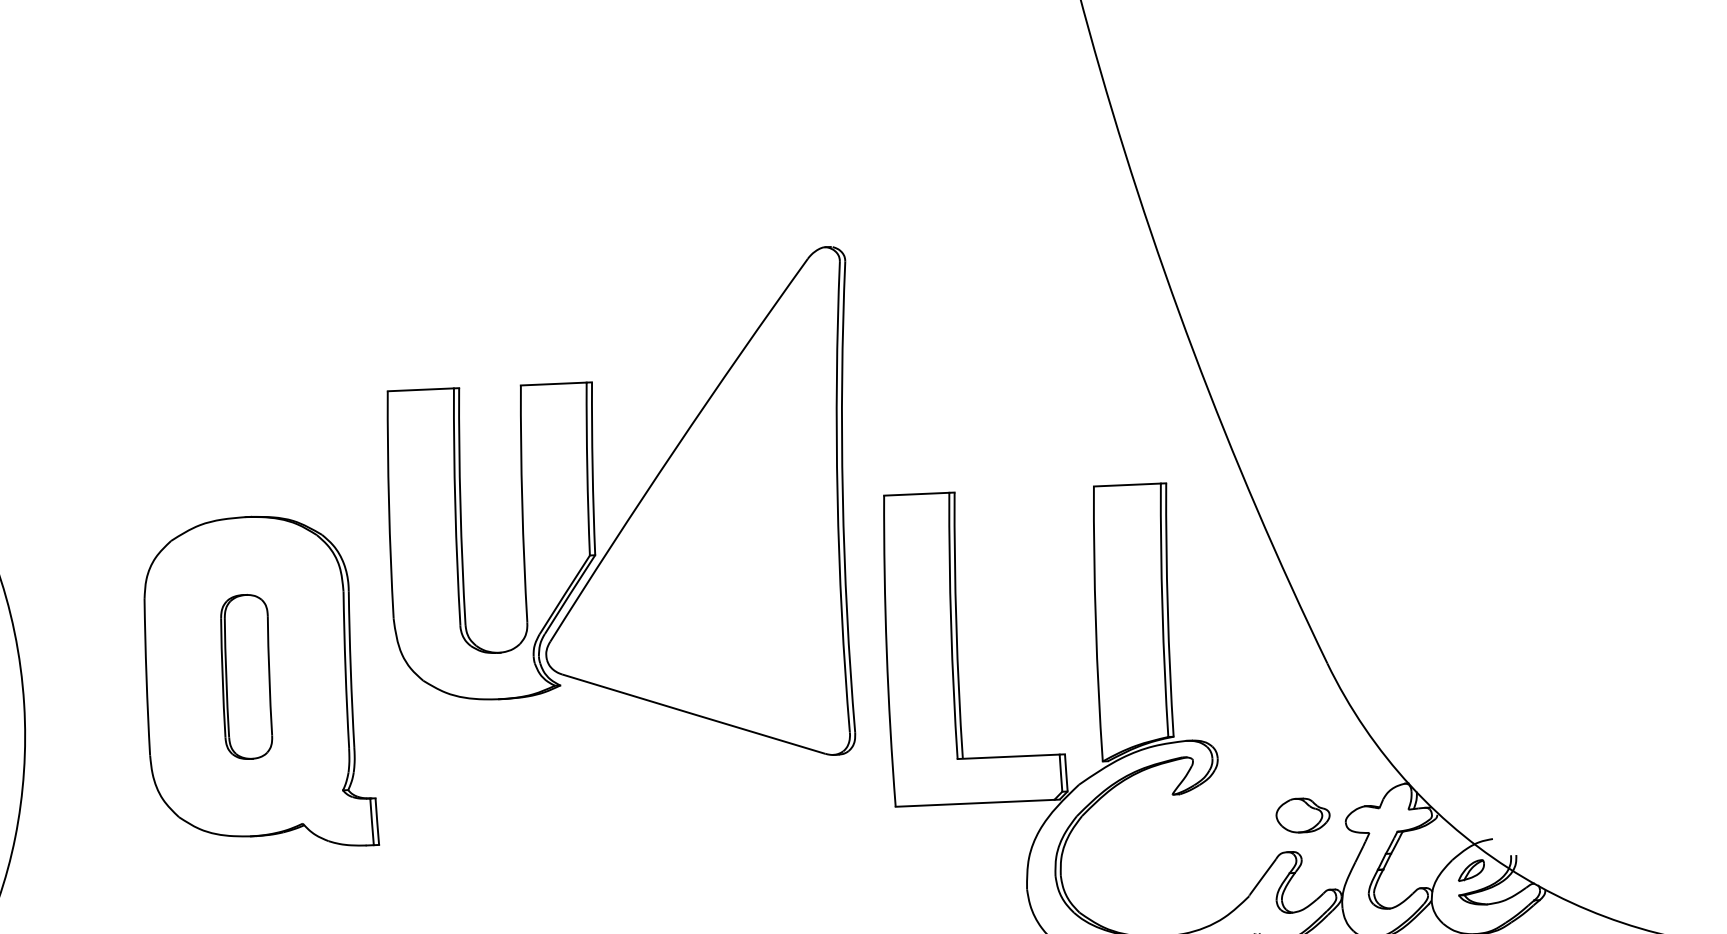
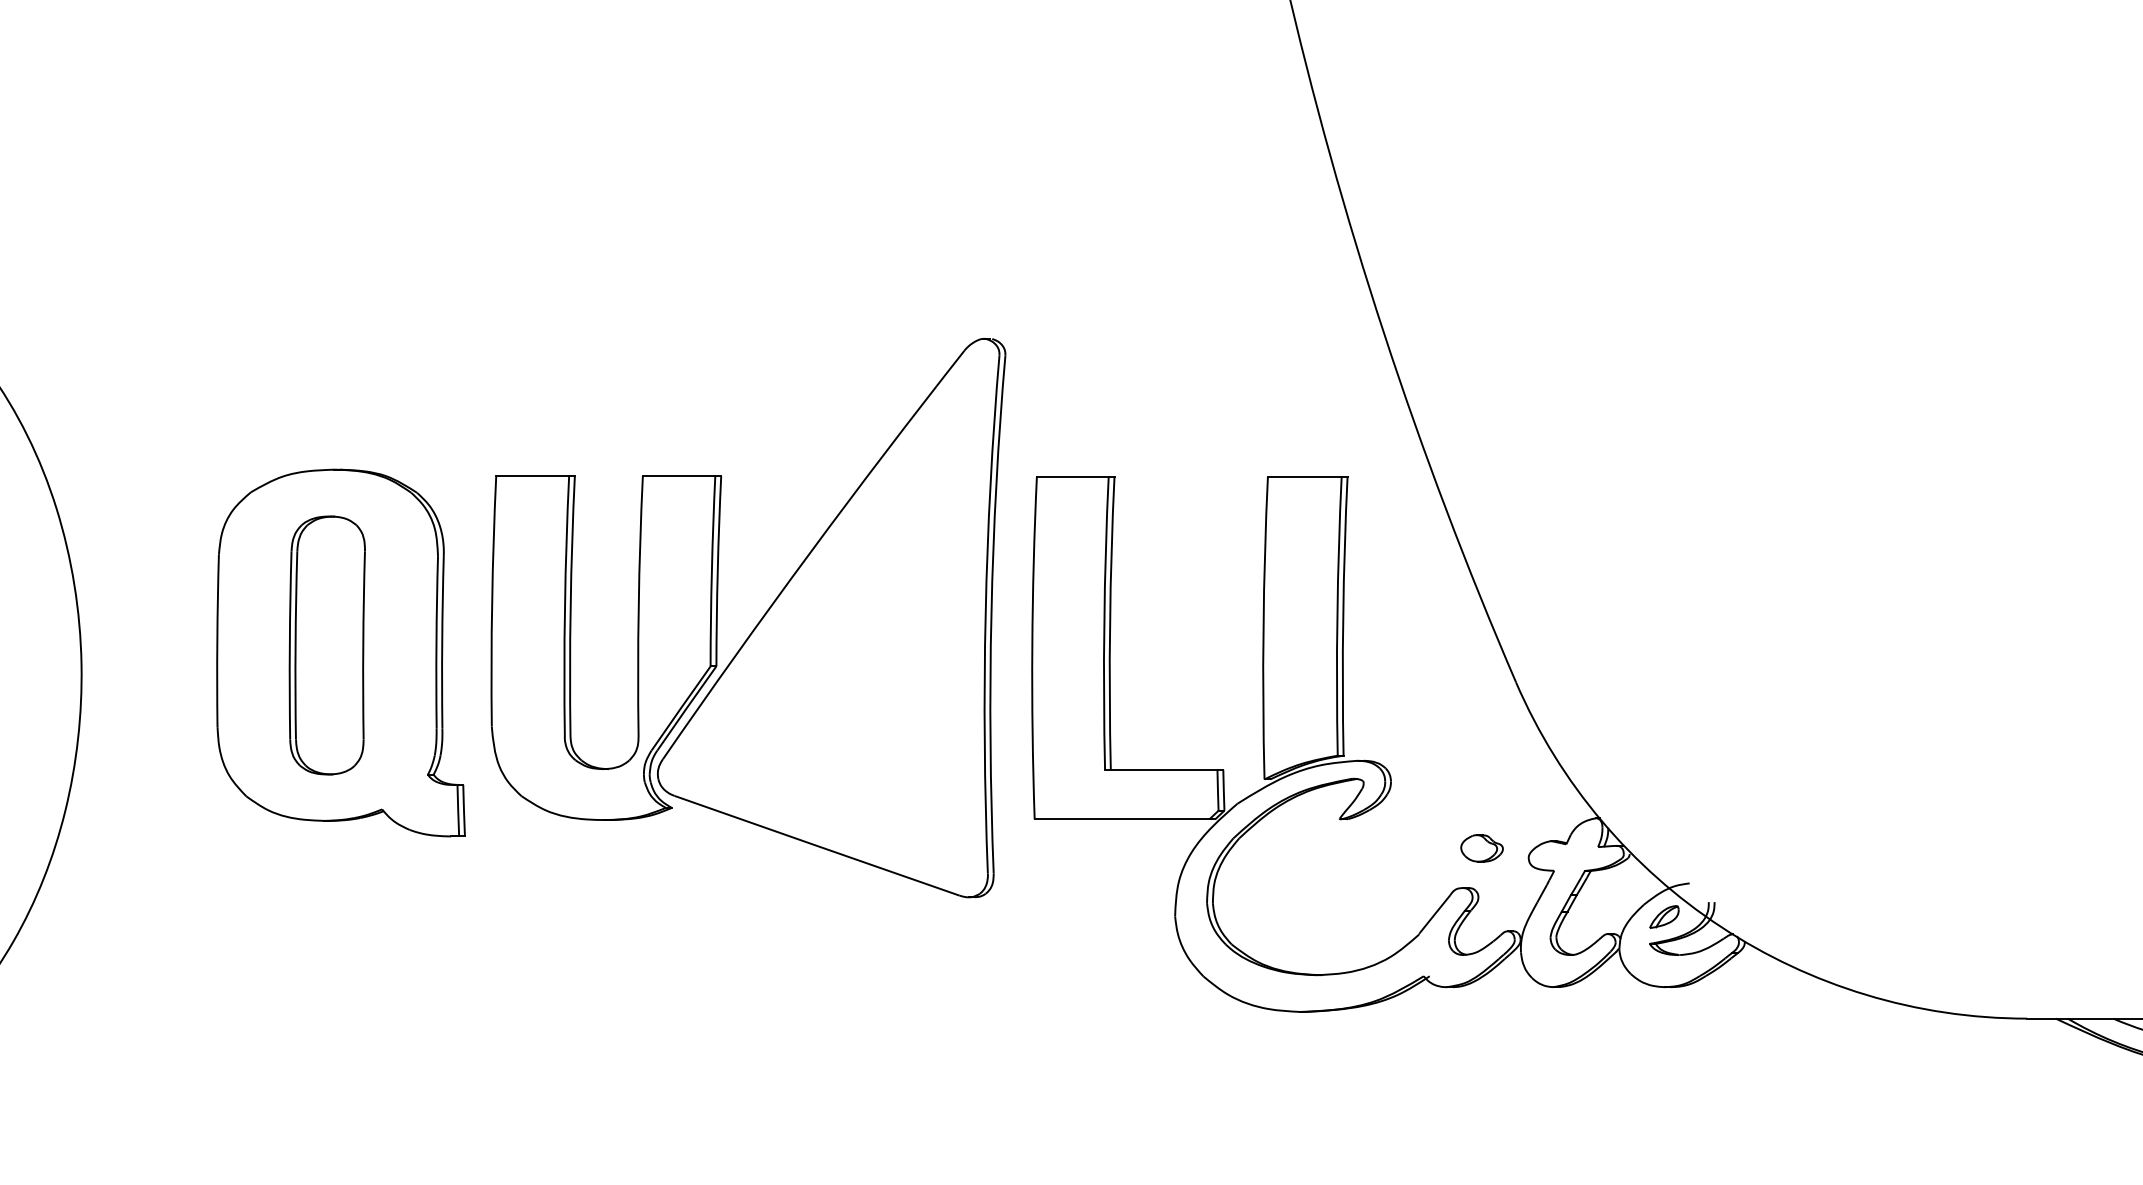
part: (629, 515) -> (756, 624), moved
part: (245, 677) -> (326, 645), size x1.43
part: (1302, 815) -> (1481, 848), size x0.71

